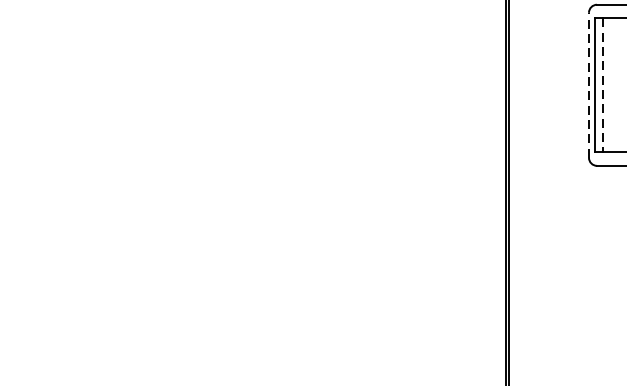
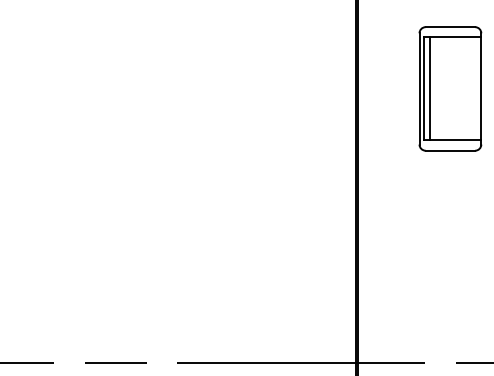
line: (588, 84) -> (419, 88), dashed -> solid
line: (601, 86) -> (429, 89), dashed -> solid

